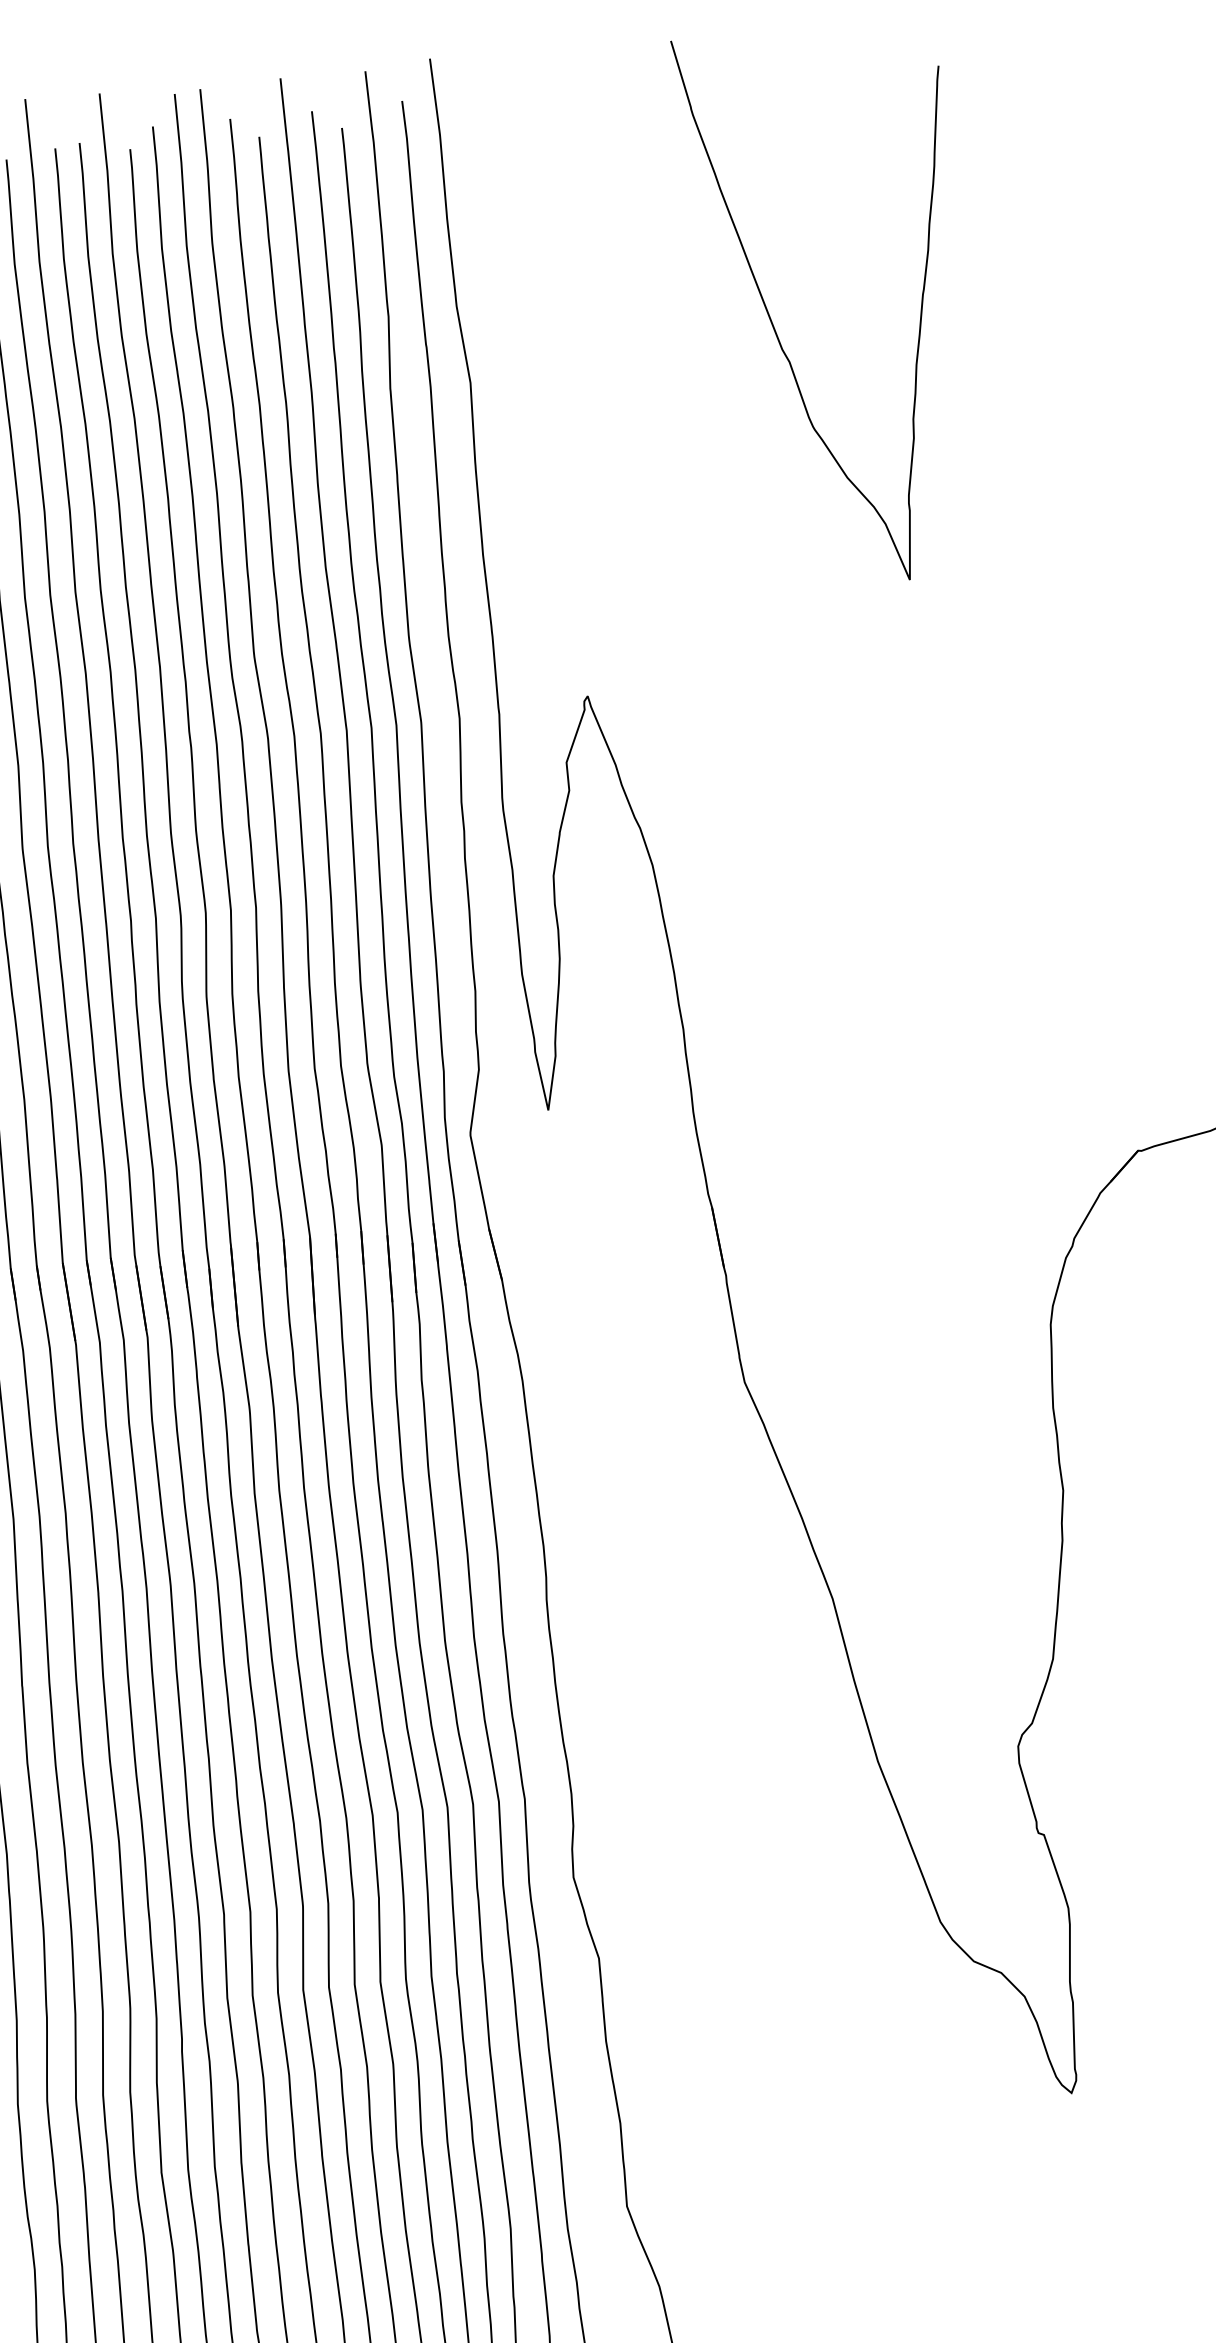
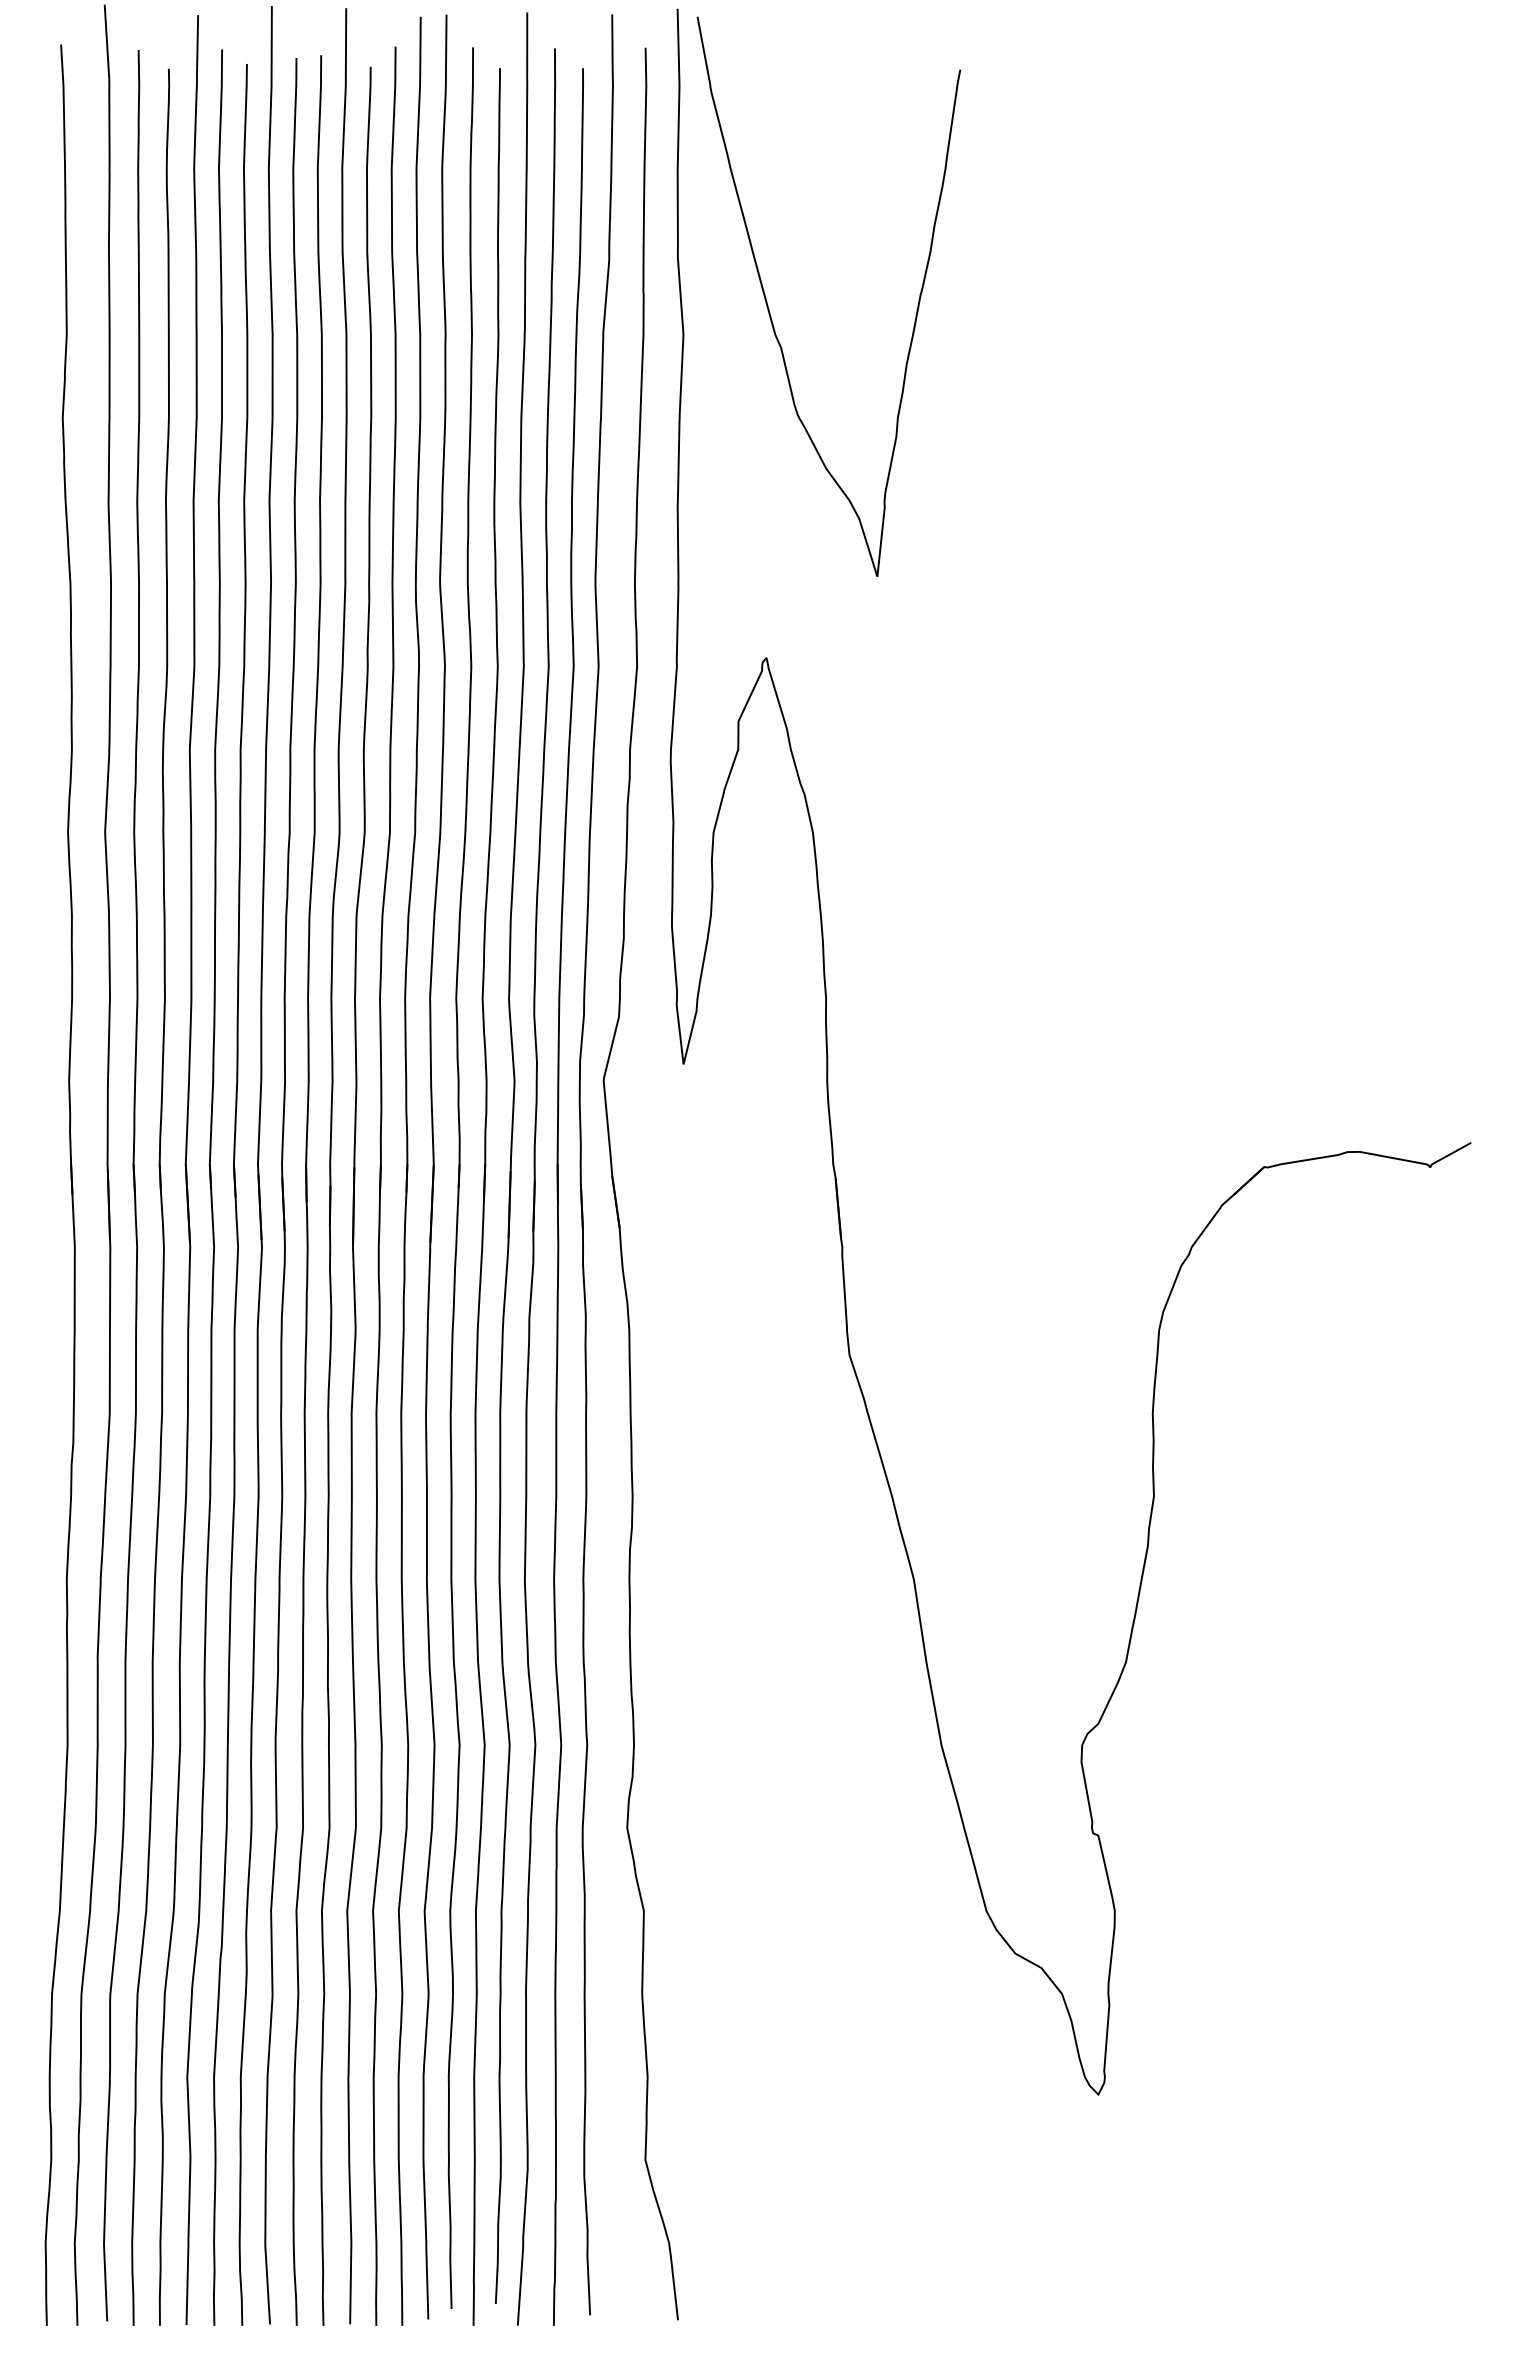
curve: (775, 327) -> (770, 312), moved

